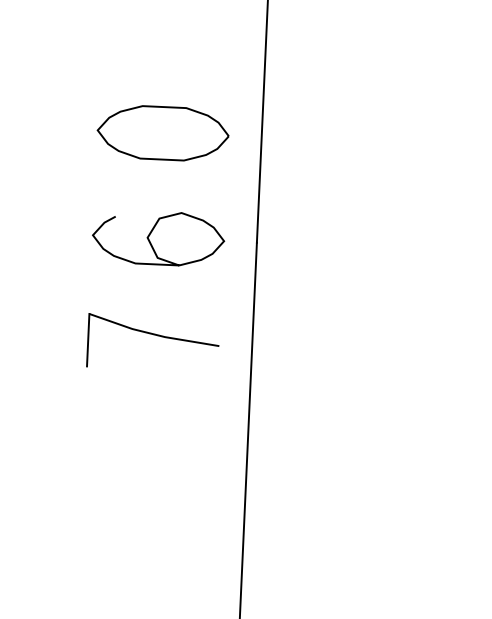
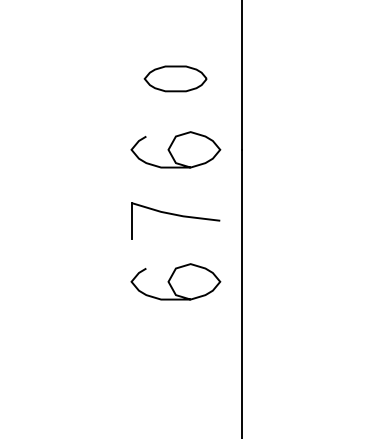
part: (162, 132) -> (175, 78), size x0.7
curve: (143, 428) -> (171, 278), added

